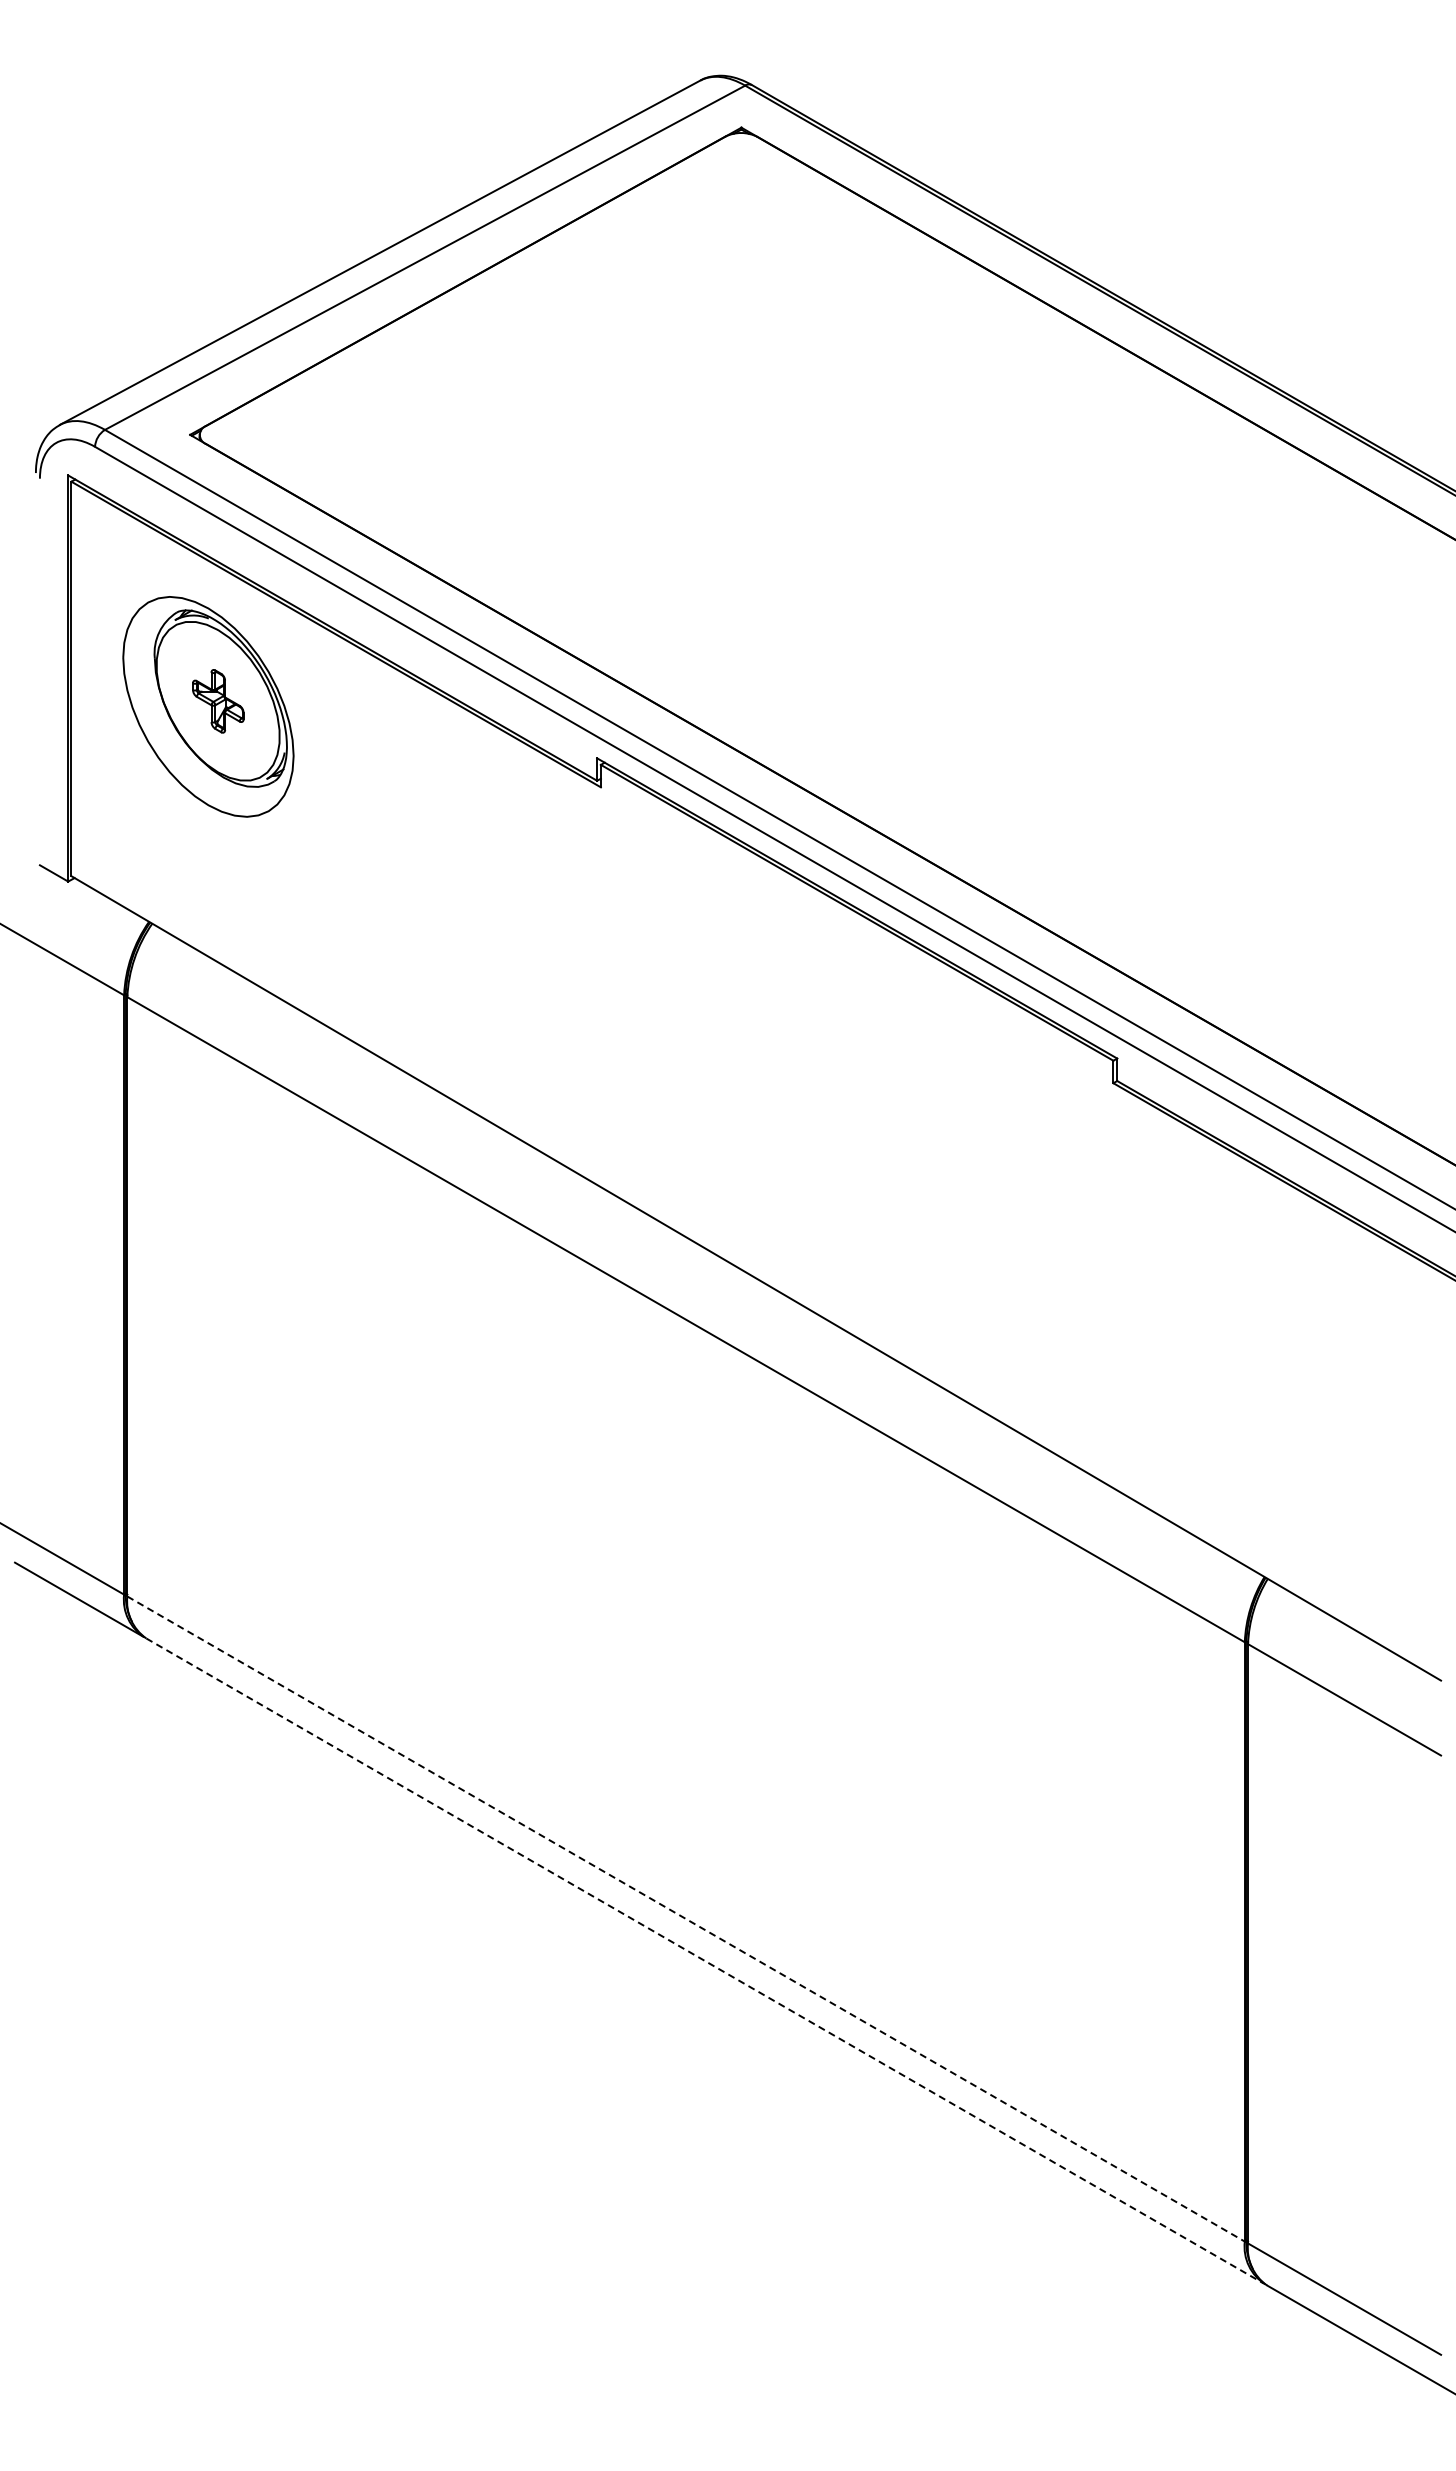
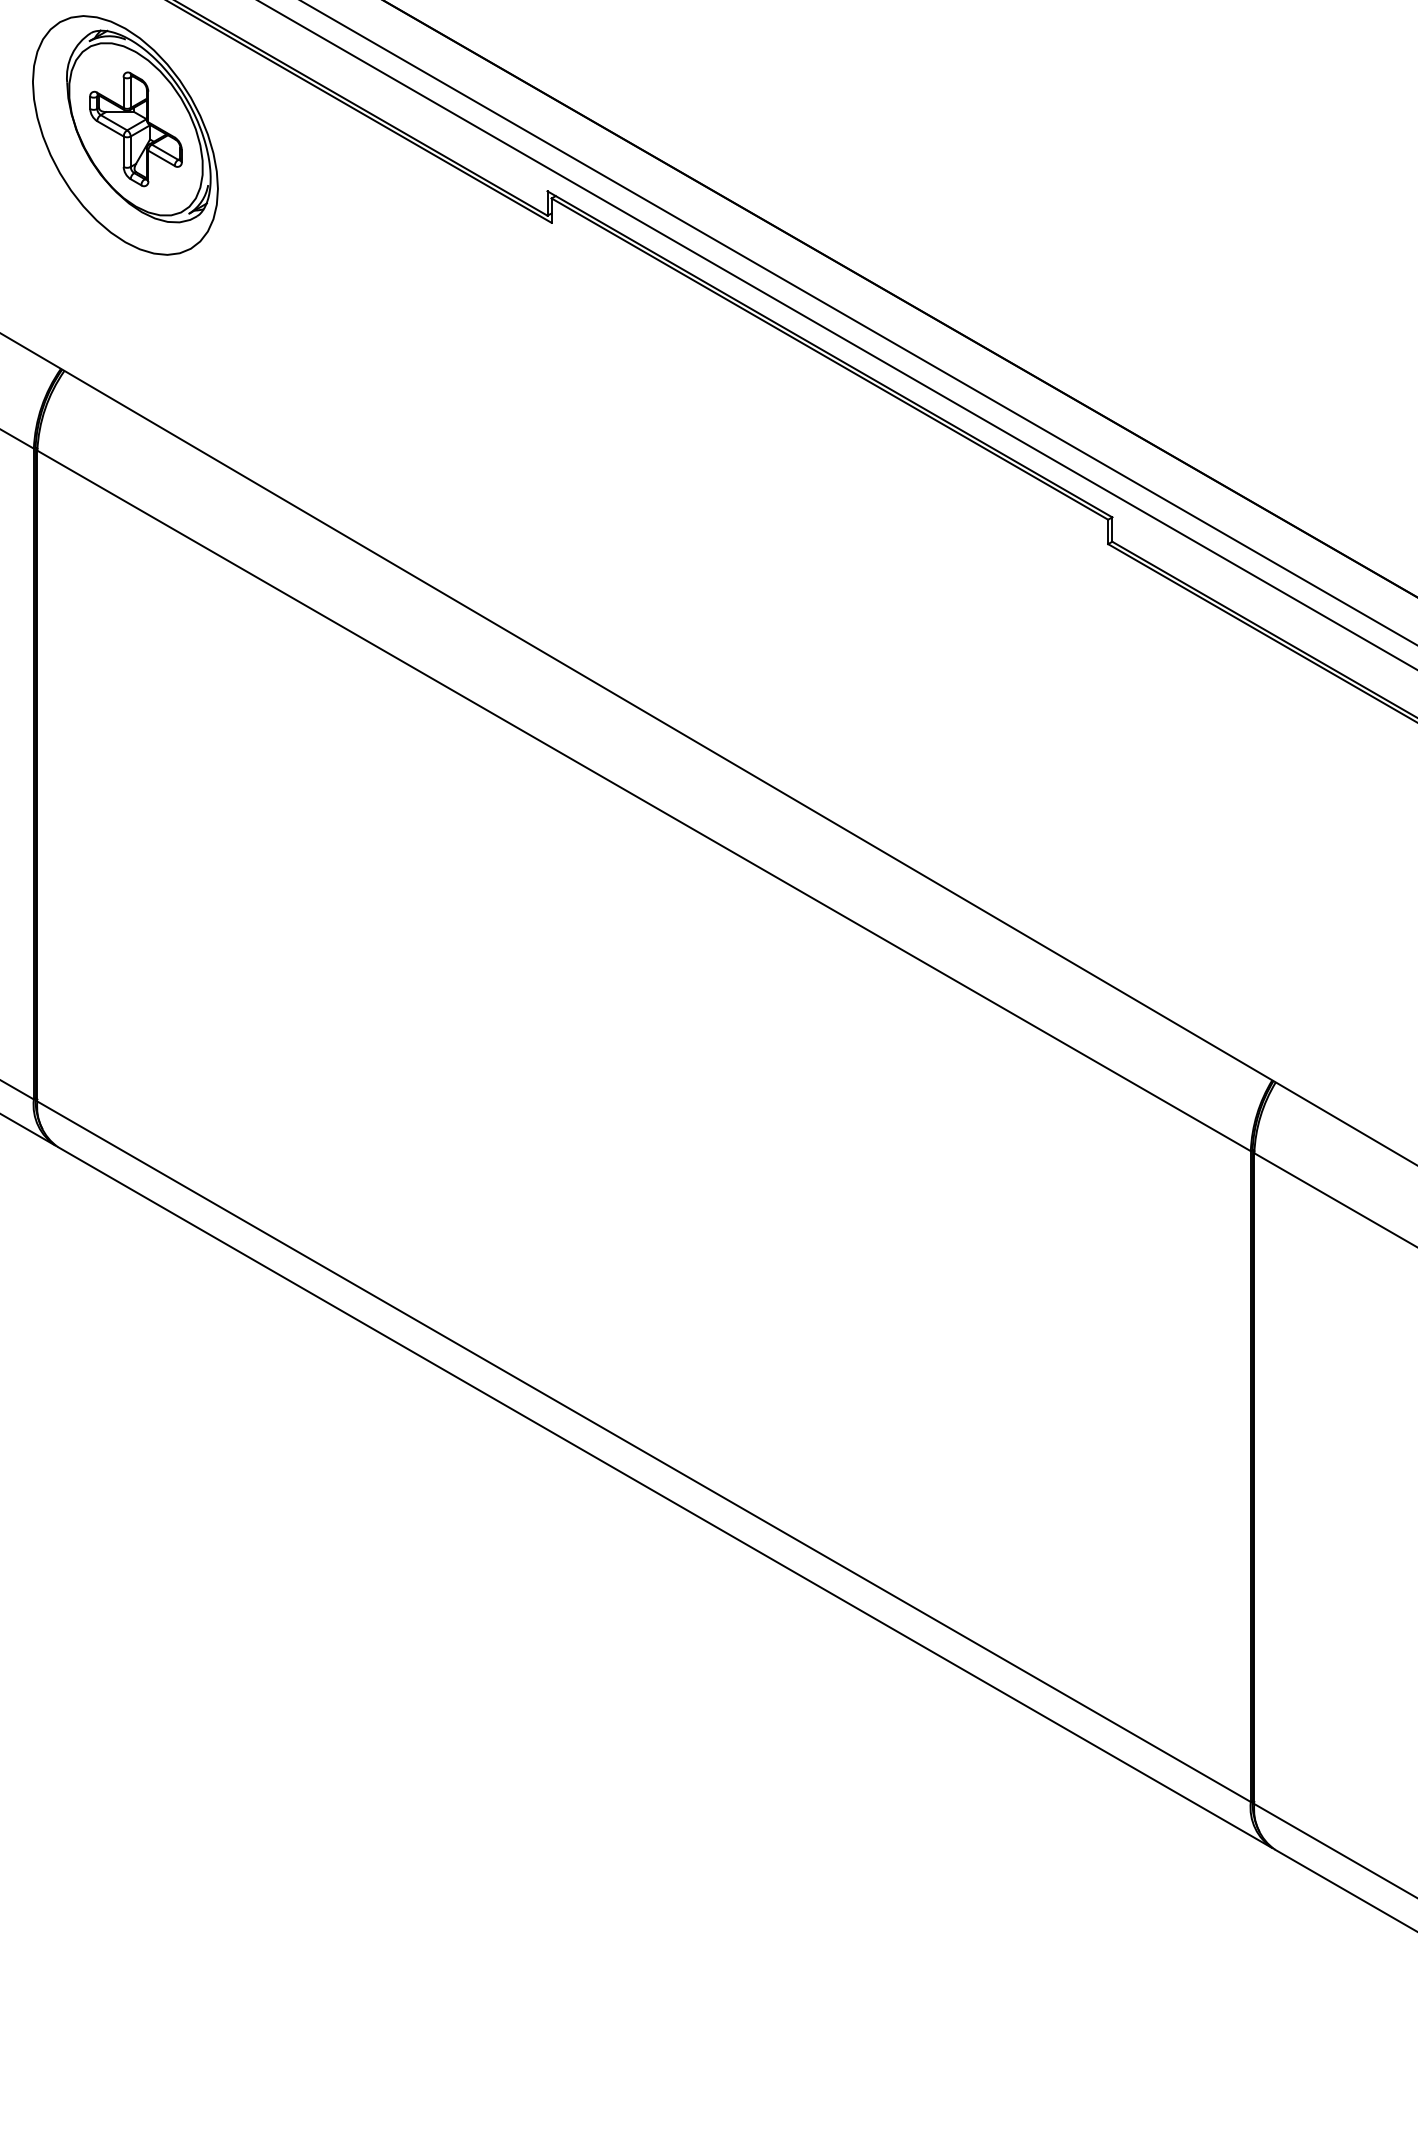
part: (218, 701) -> (136, 129), size x1.67
line: (686, 1919) -> (644, 1452), dashed -> solid
line: (705, 1961) -> (665, 1497), dashed -> solid

